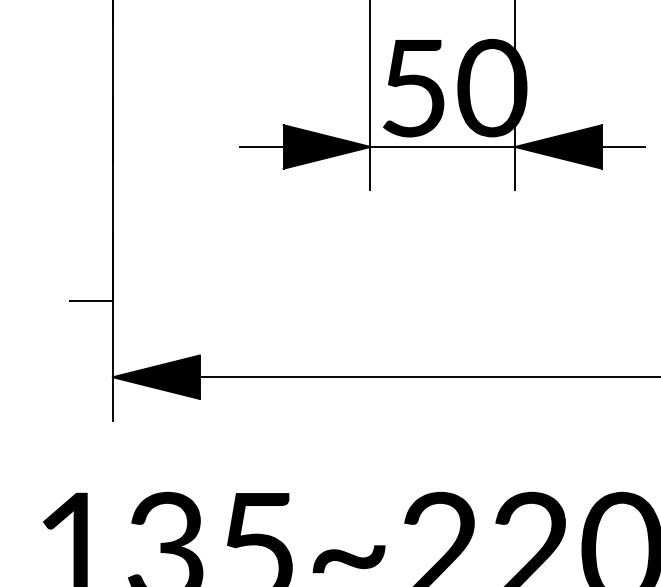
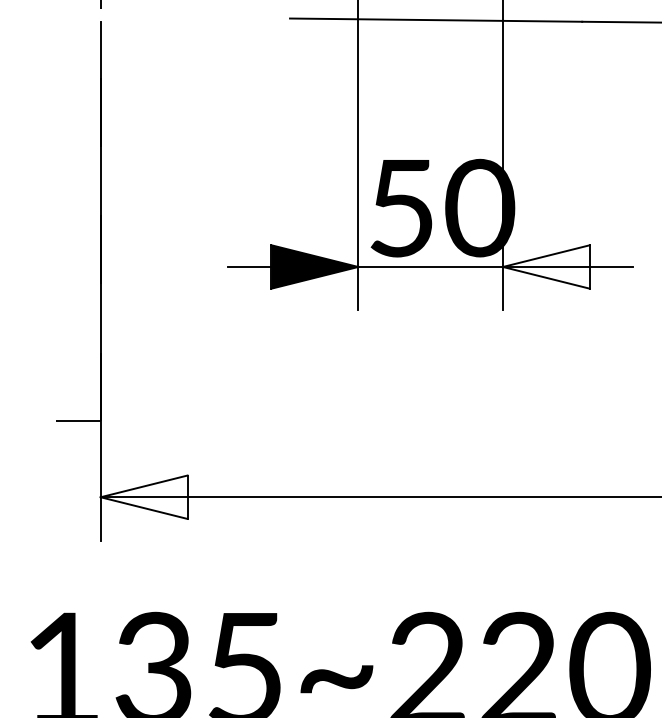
fill: (558, 146) -> (546, 266), removed
fill: (155, 376) -> (143, 496), removed

